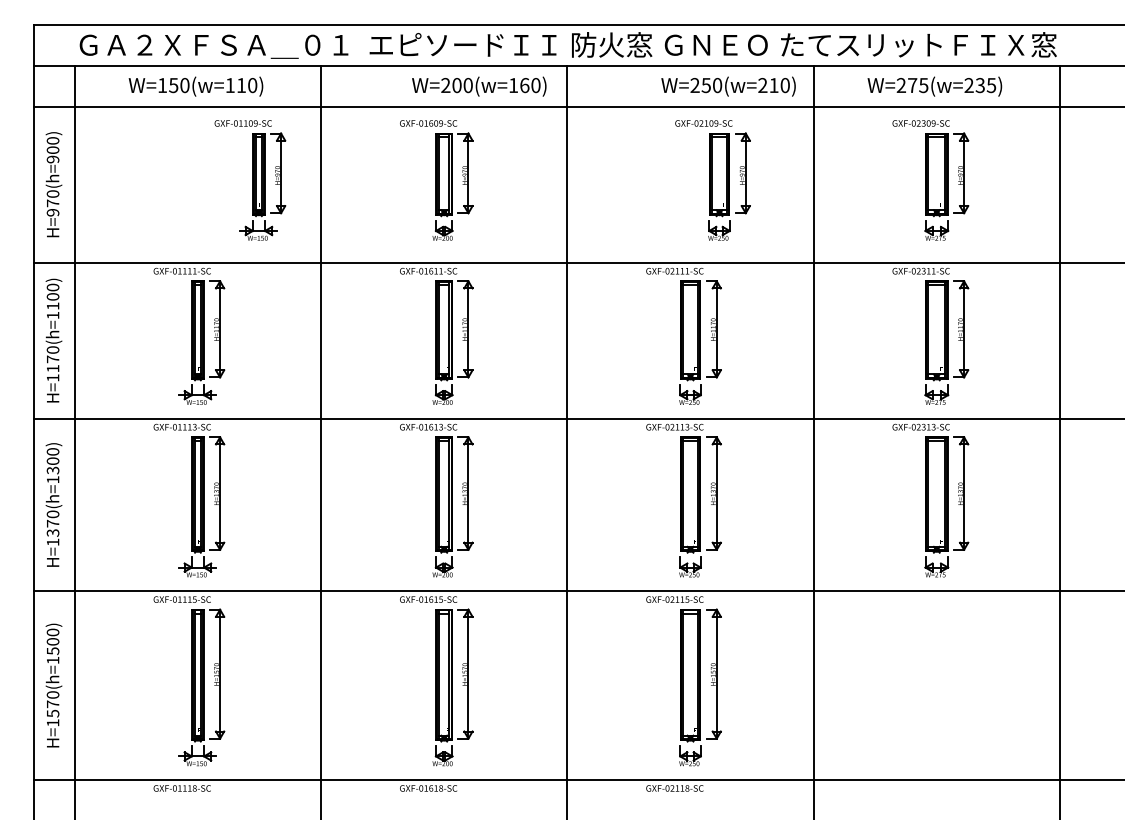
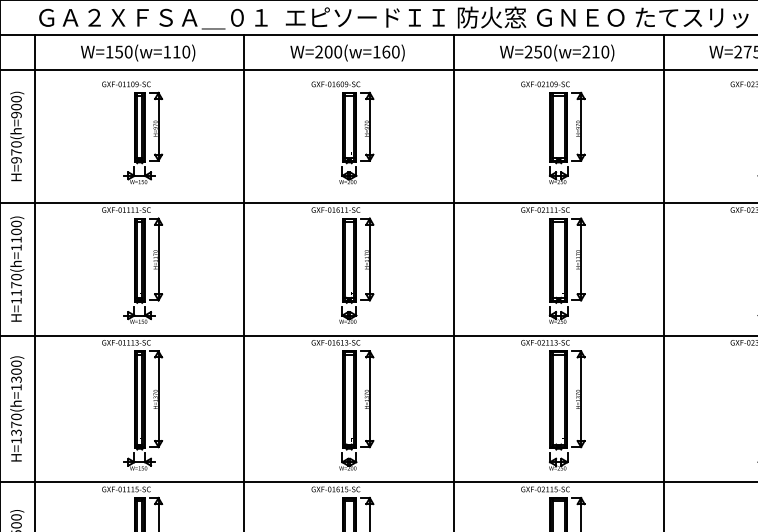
text: (479, 86) -> (347, 52), moved
text: (728, 86) -> (557, 52), moved
part: (250, 180) -> (132, 132), moved
part: (712, 180) -> (552, 132), moved

